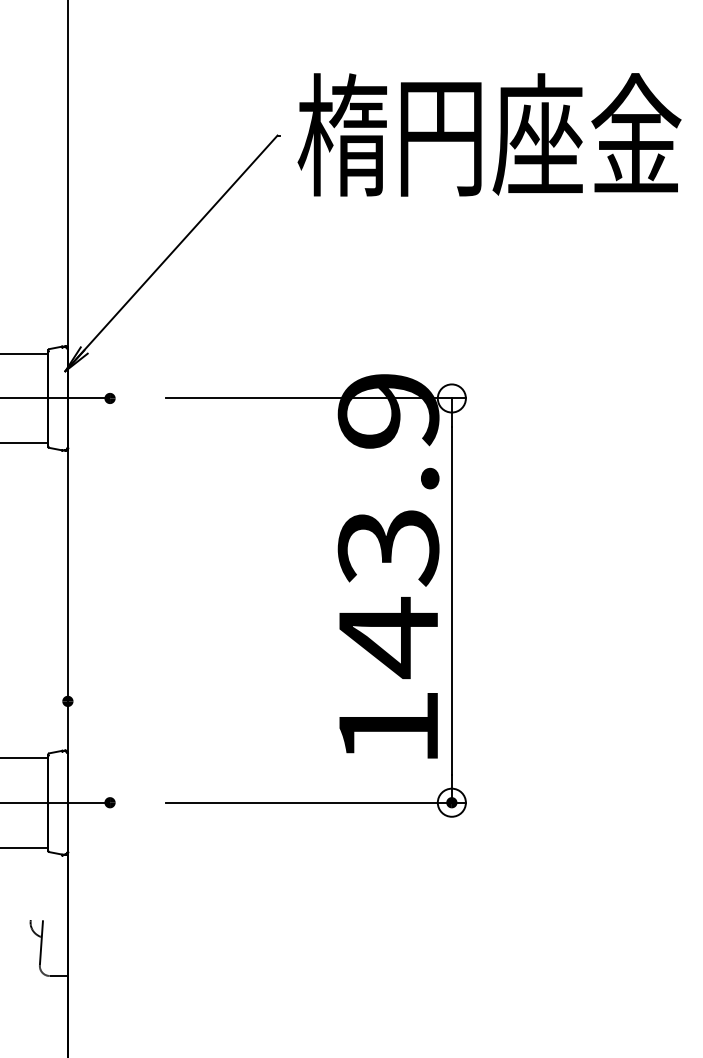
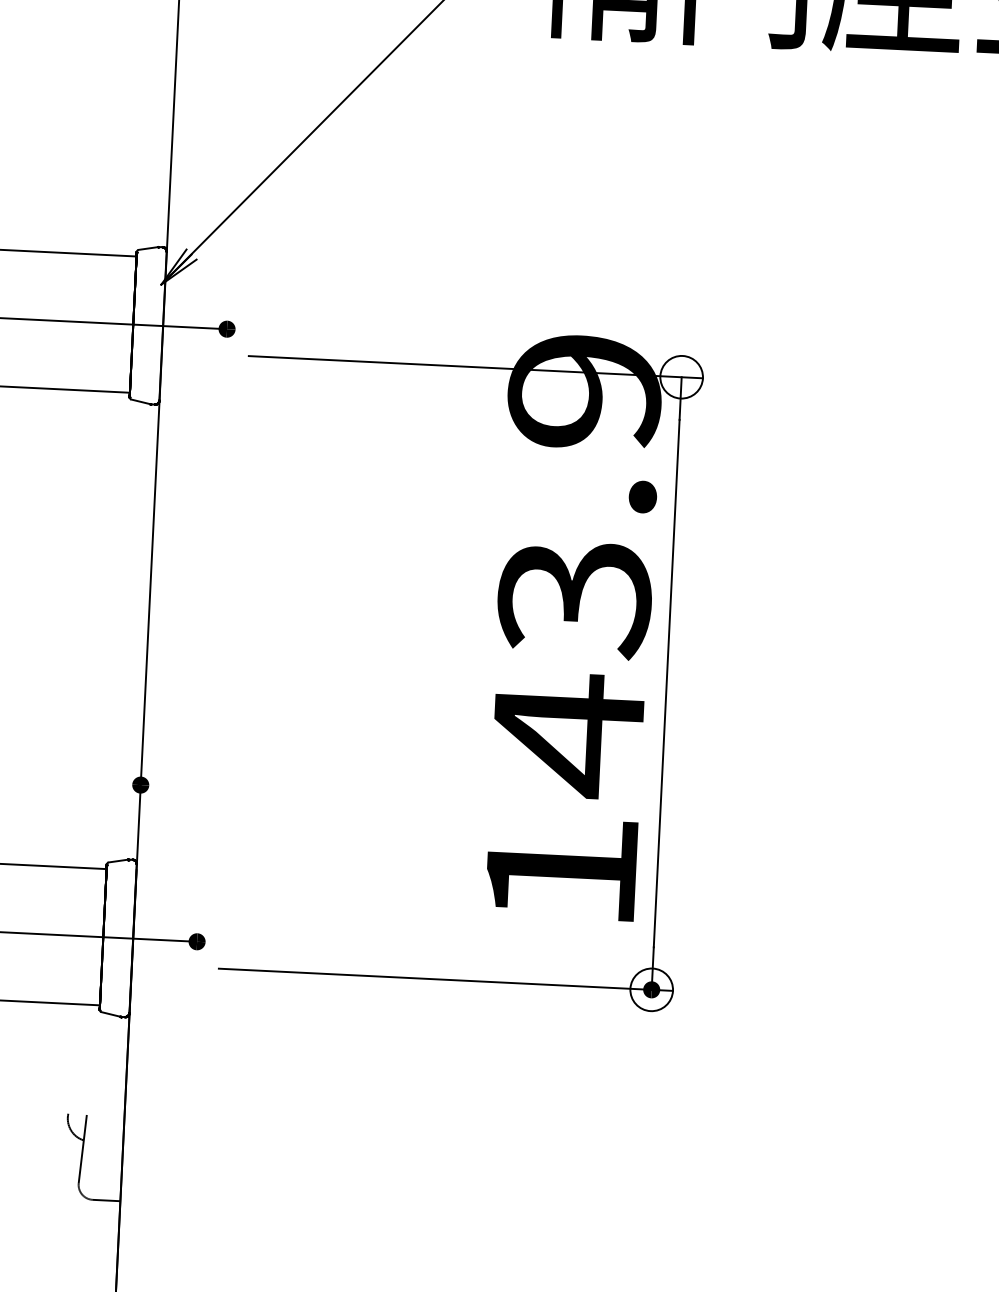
part: (339, 613) -> (495, 694), moved

